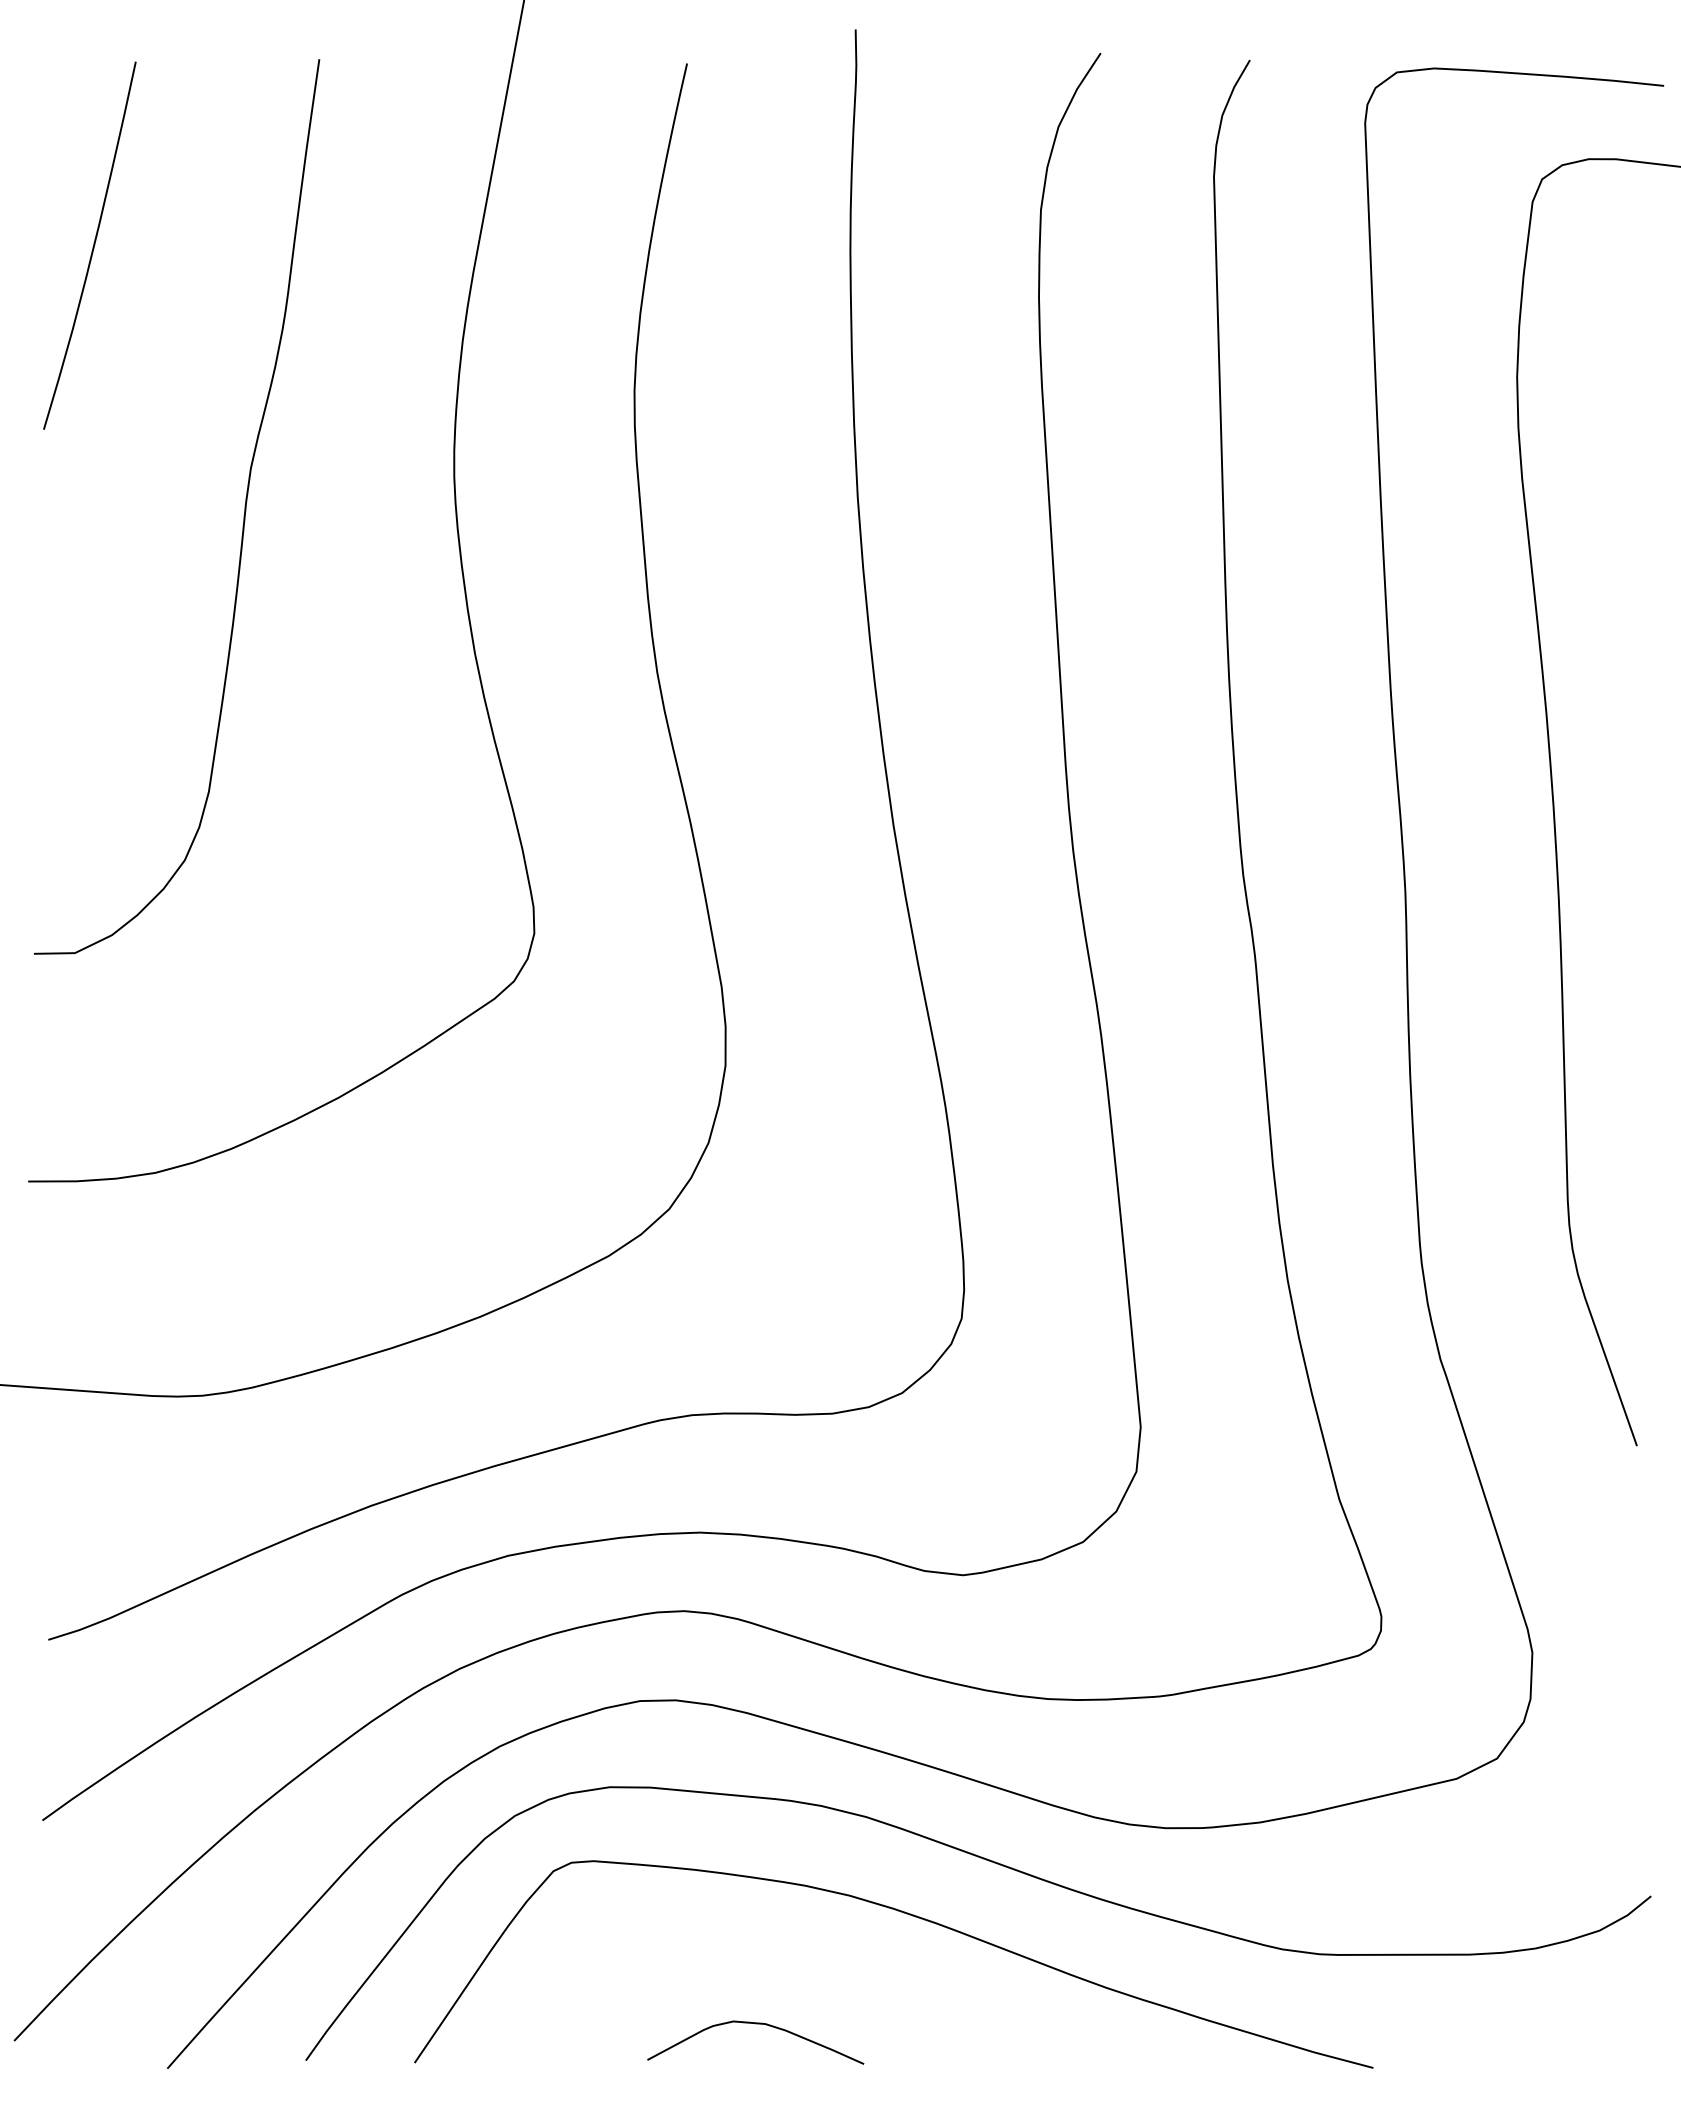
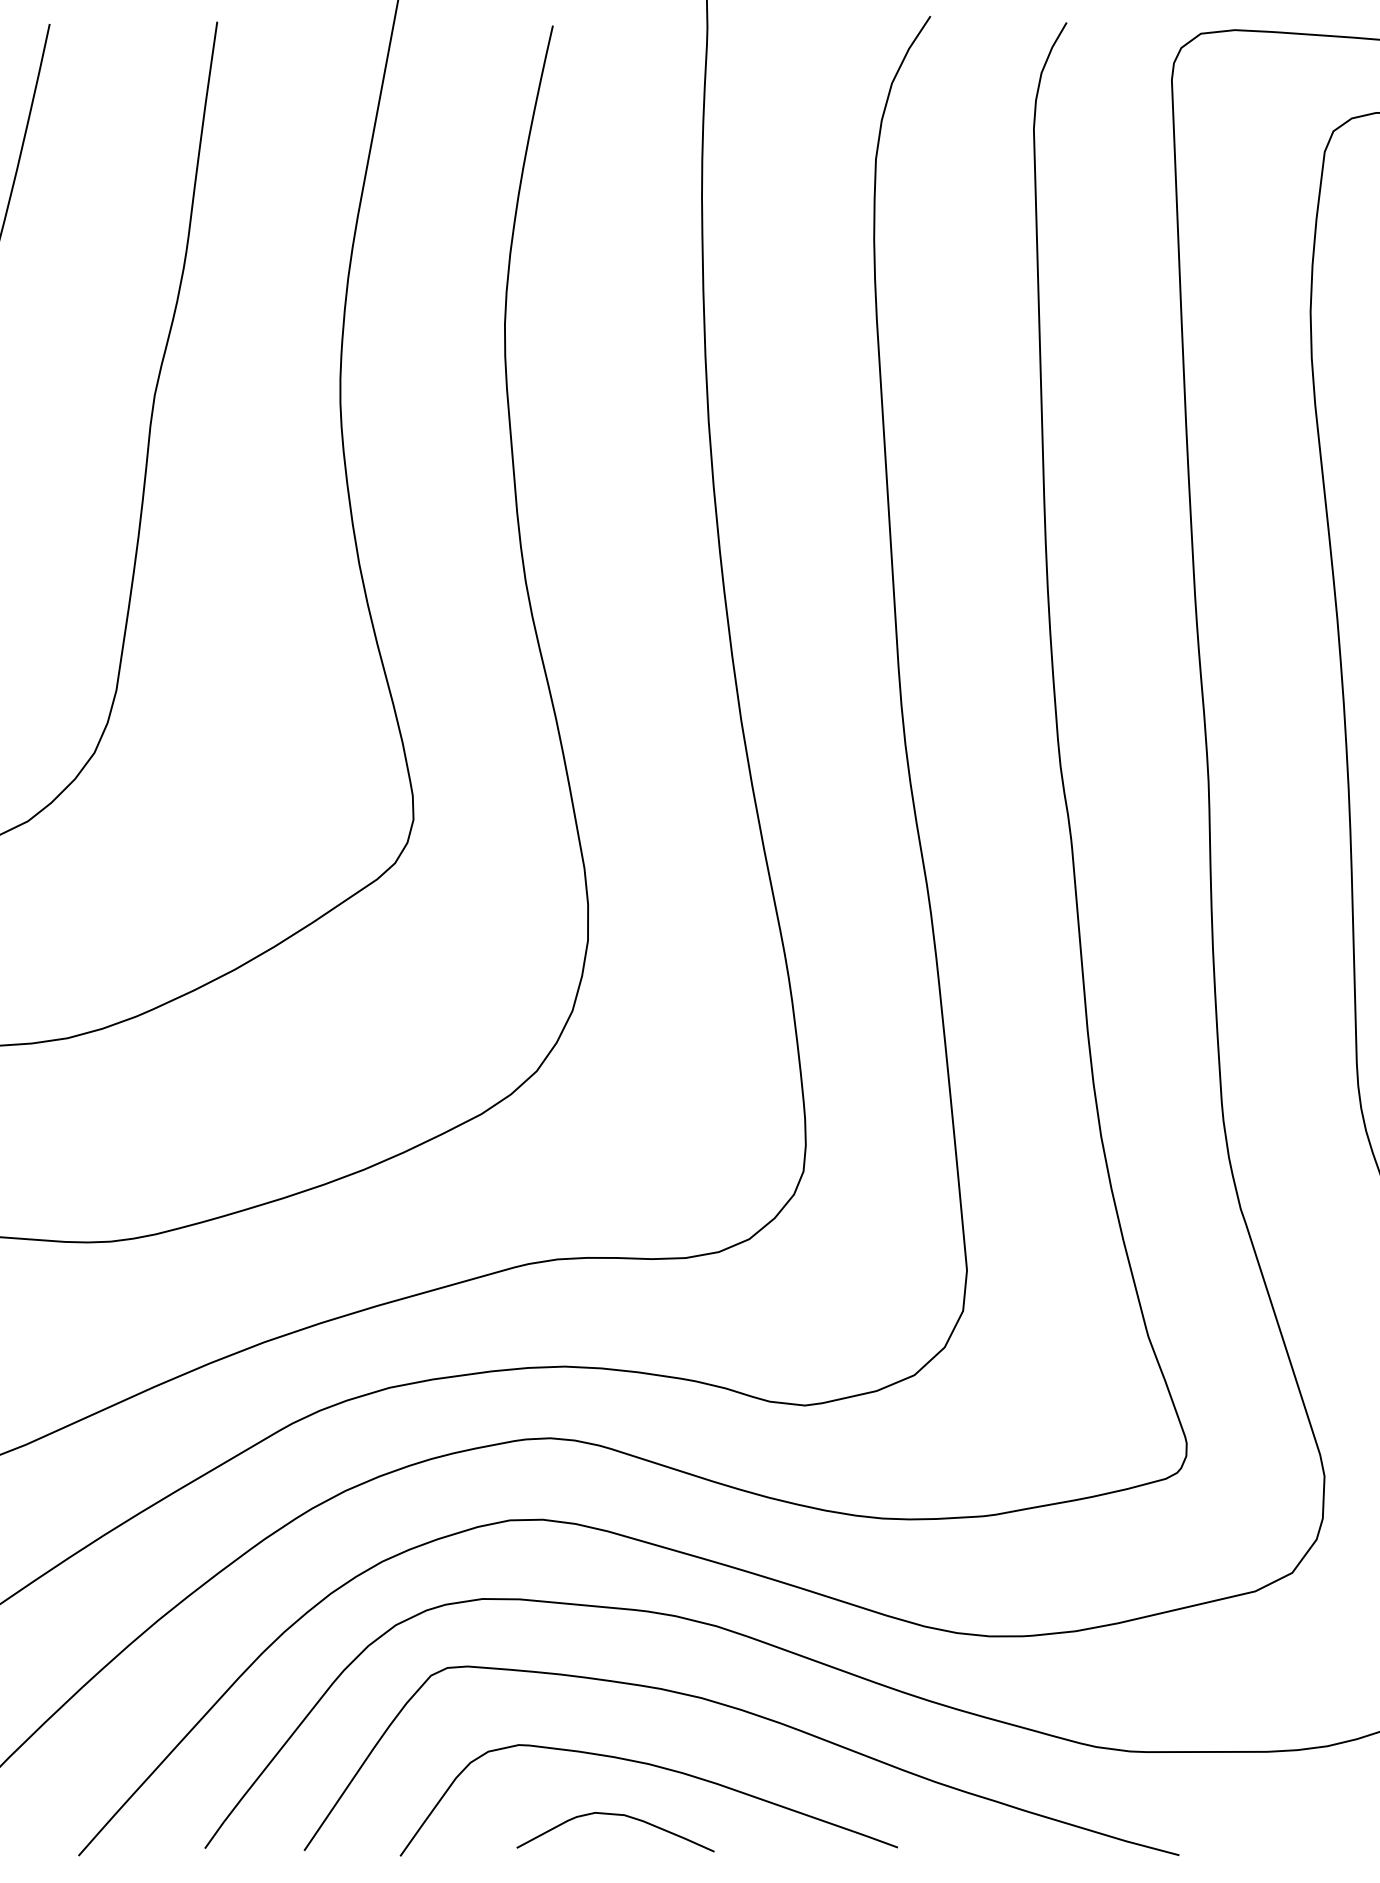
curve: (803, 1972) -> (659, 1768), added

